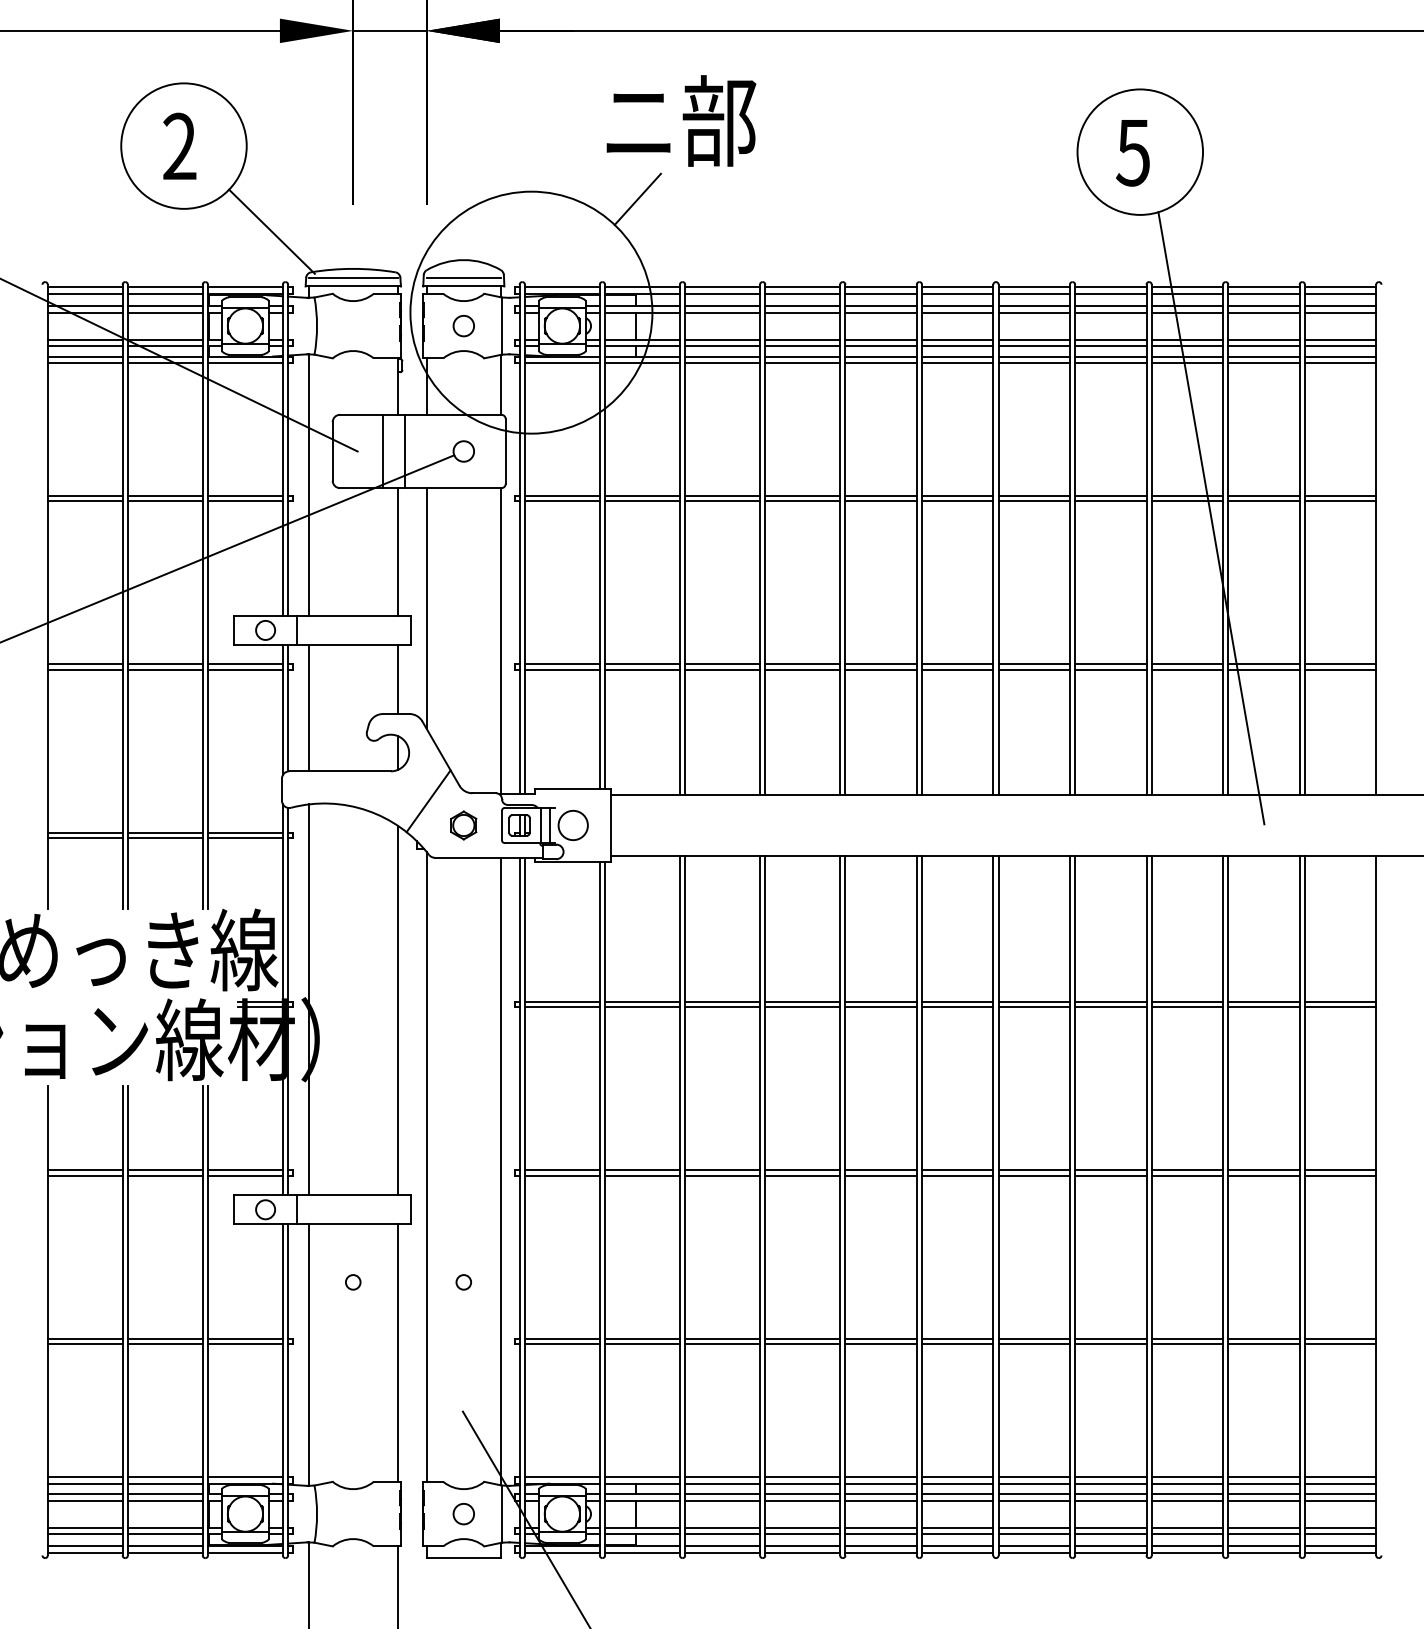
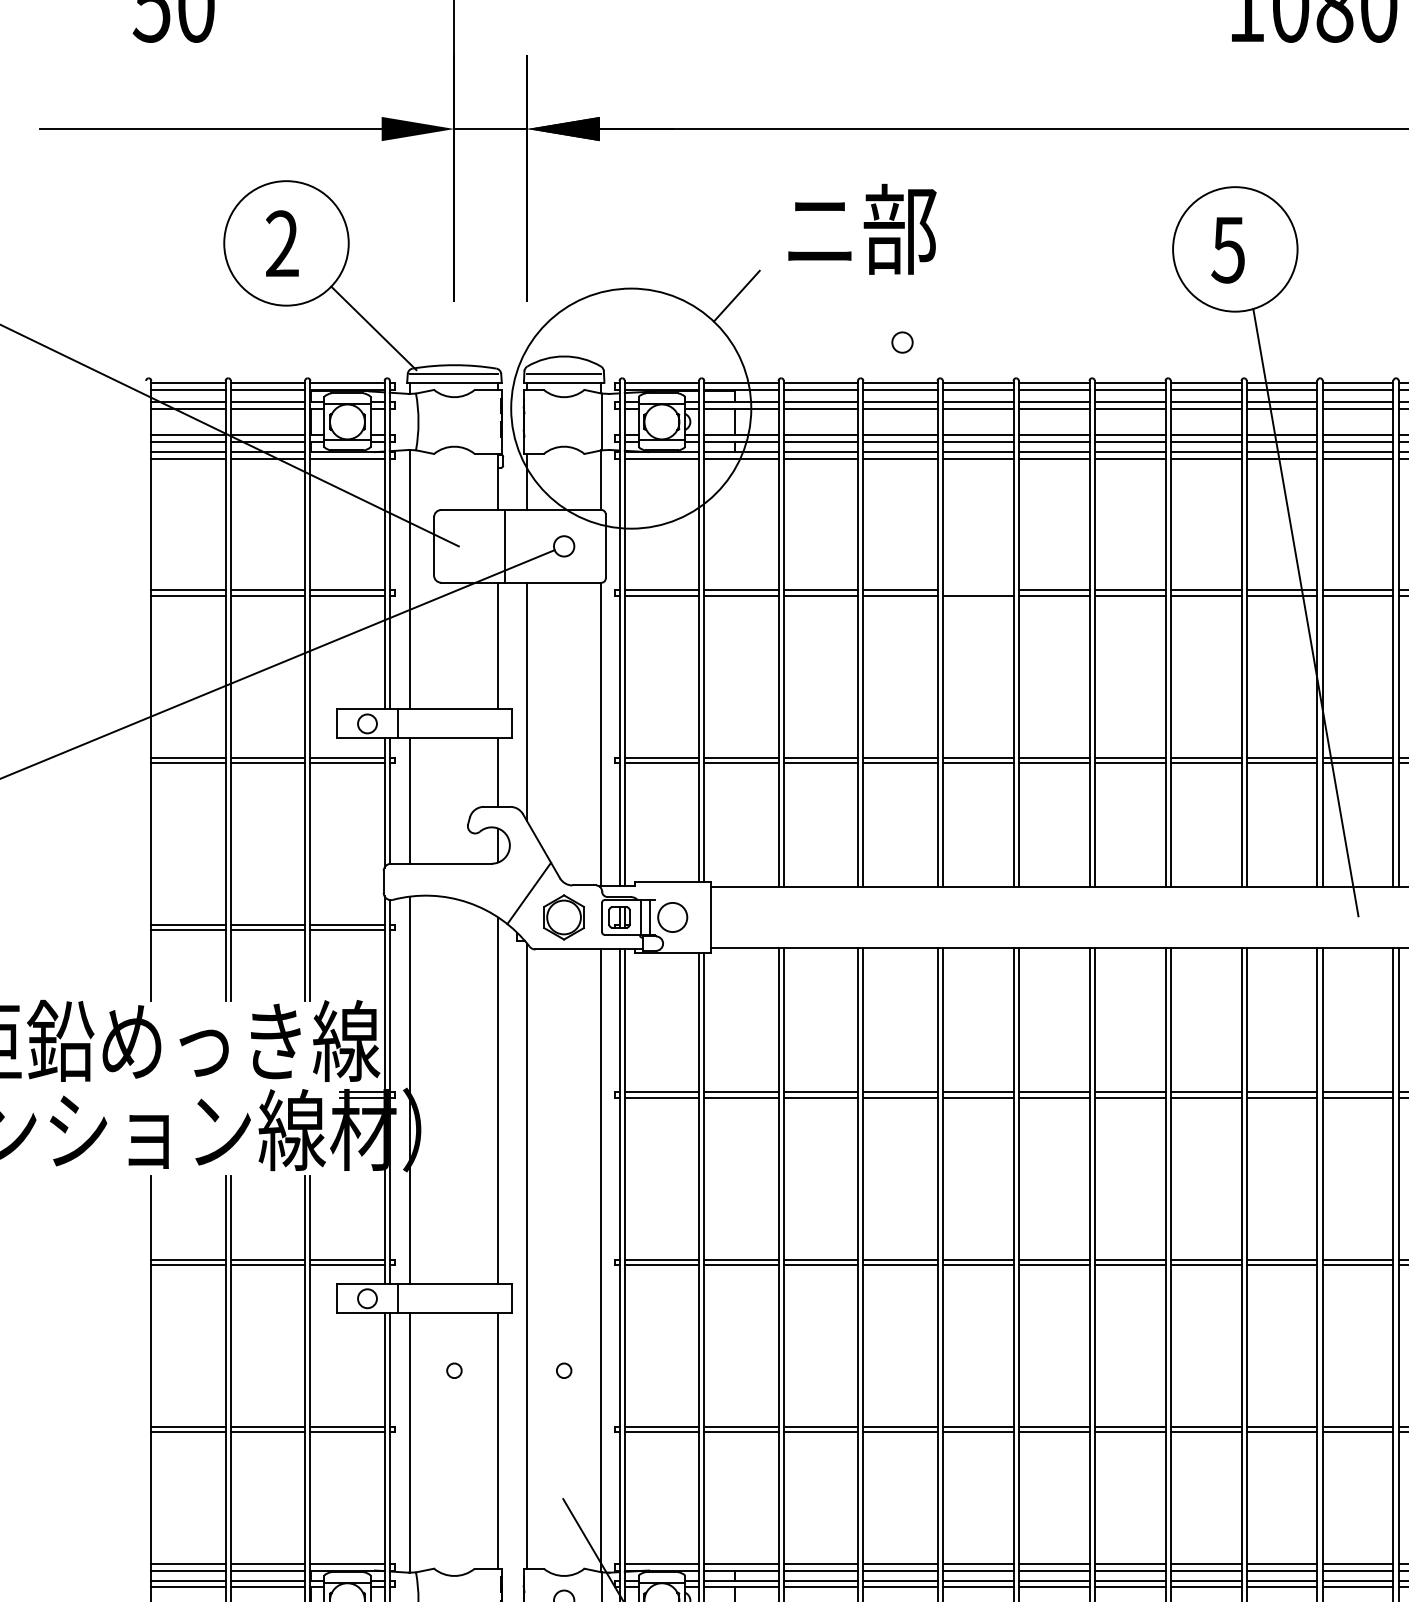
text: (681, 120) -> (862, 228), moved
circle: (463, 325) -> (902, 341), moved
line: (382, 451) -> (483, 546), removed
line: (880, 495) -> (977, 590), removed
part: (463, 825) -> (563, 917), size x1.6

